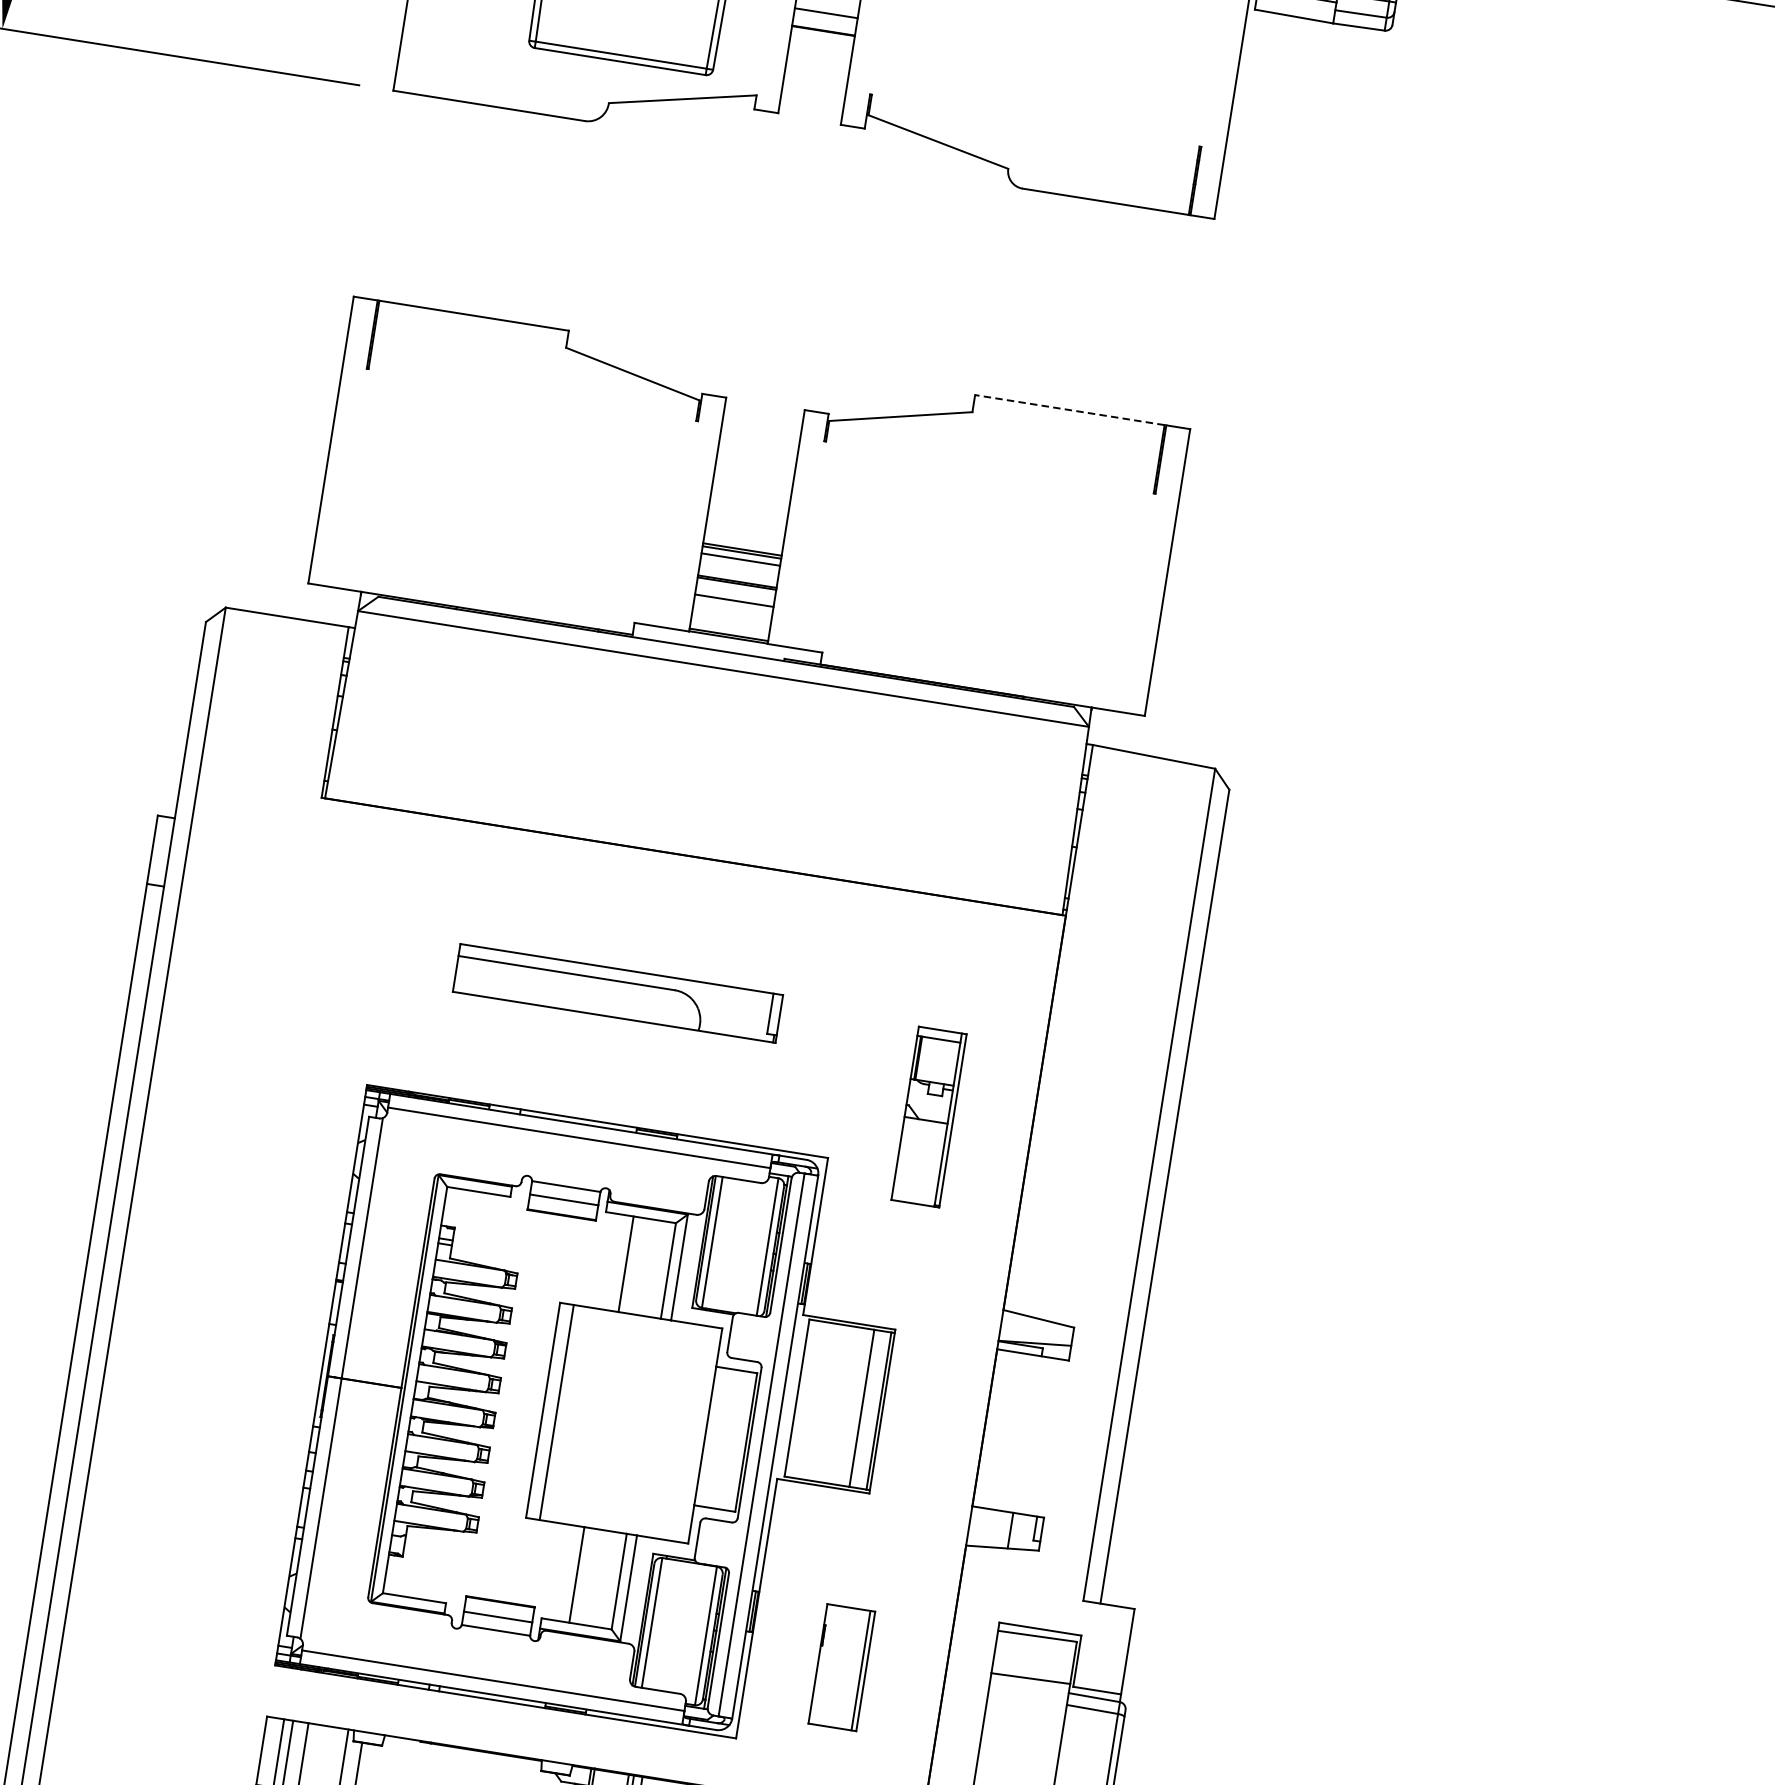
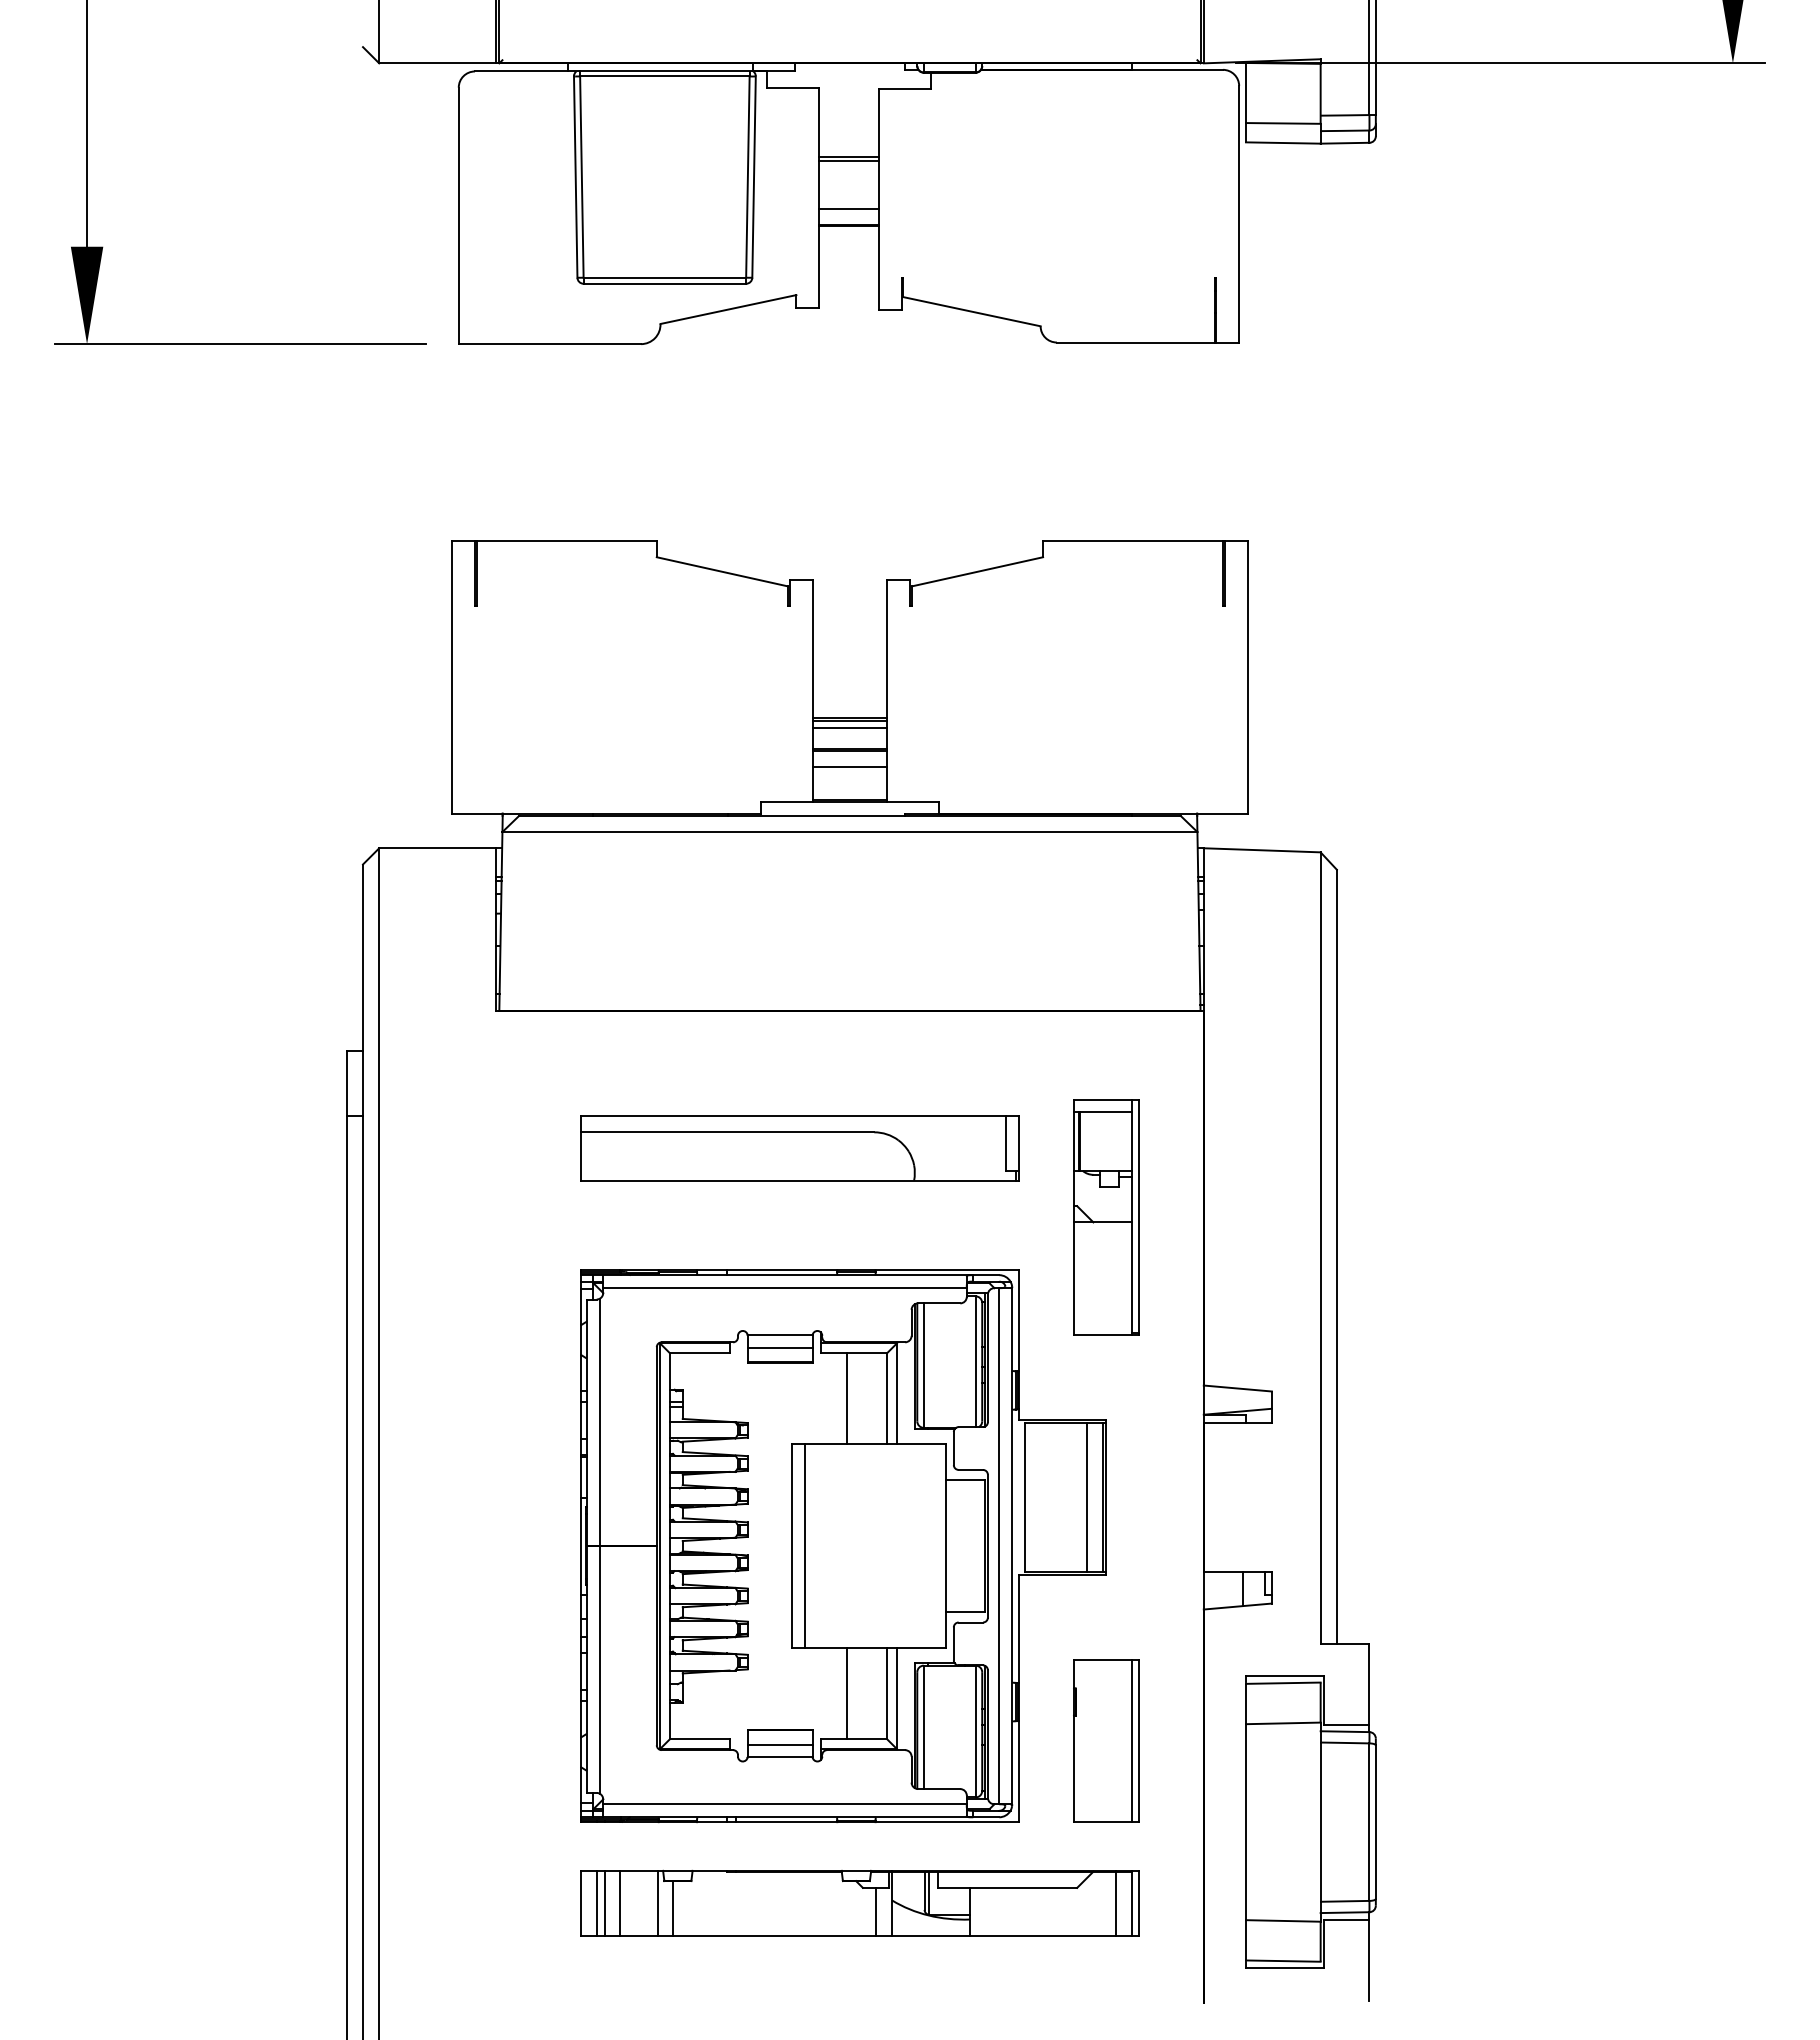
line: (1069, 410) -> (1132, 541), dashed -> solid
part: (617, 993) -> (799, 1148), size x1.43
part: (929, 1117) -> (1106, 1217), size x1.43
part: (842, 1667) -> (1106, 1740), size x1.43

